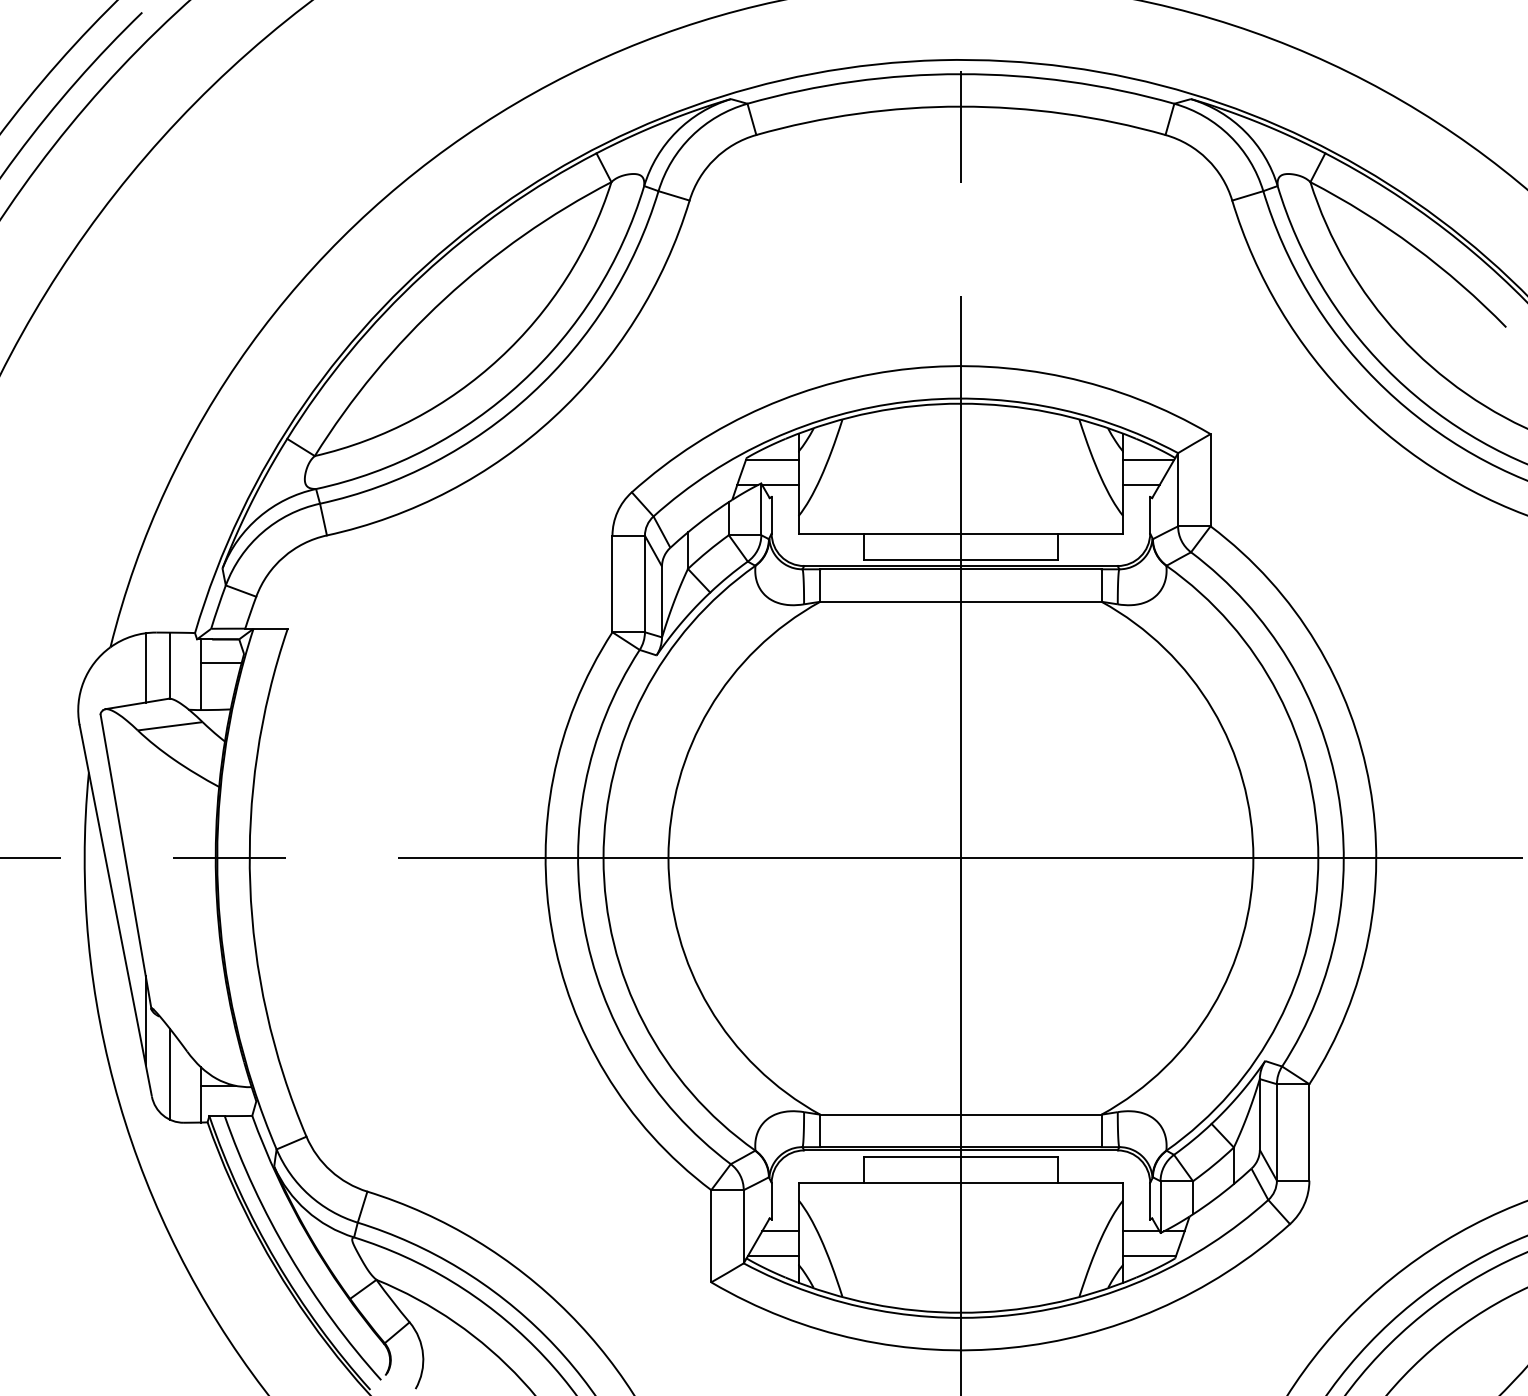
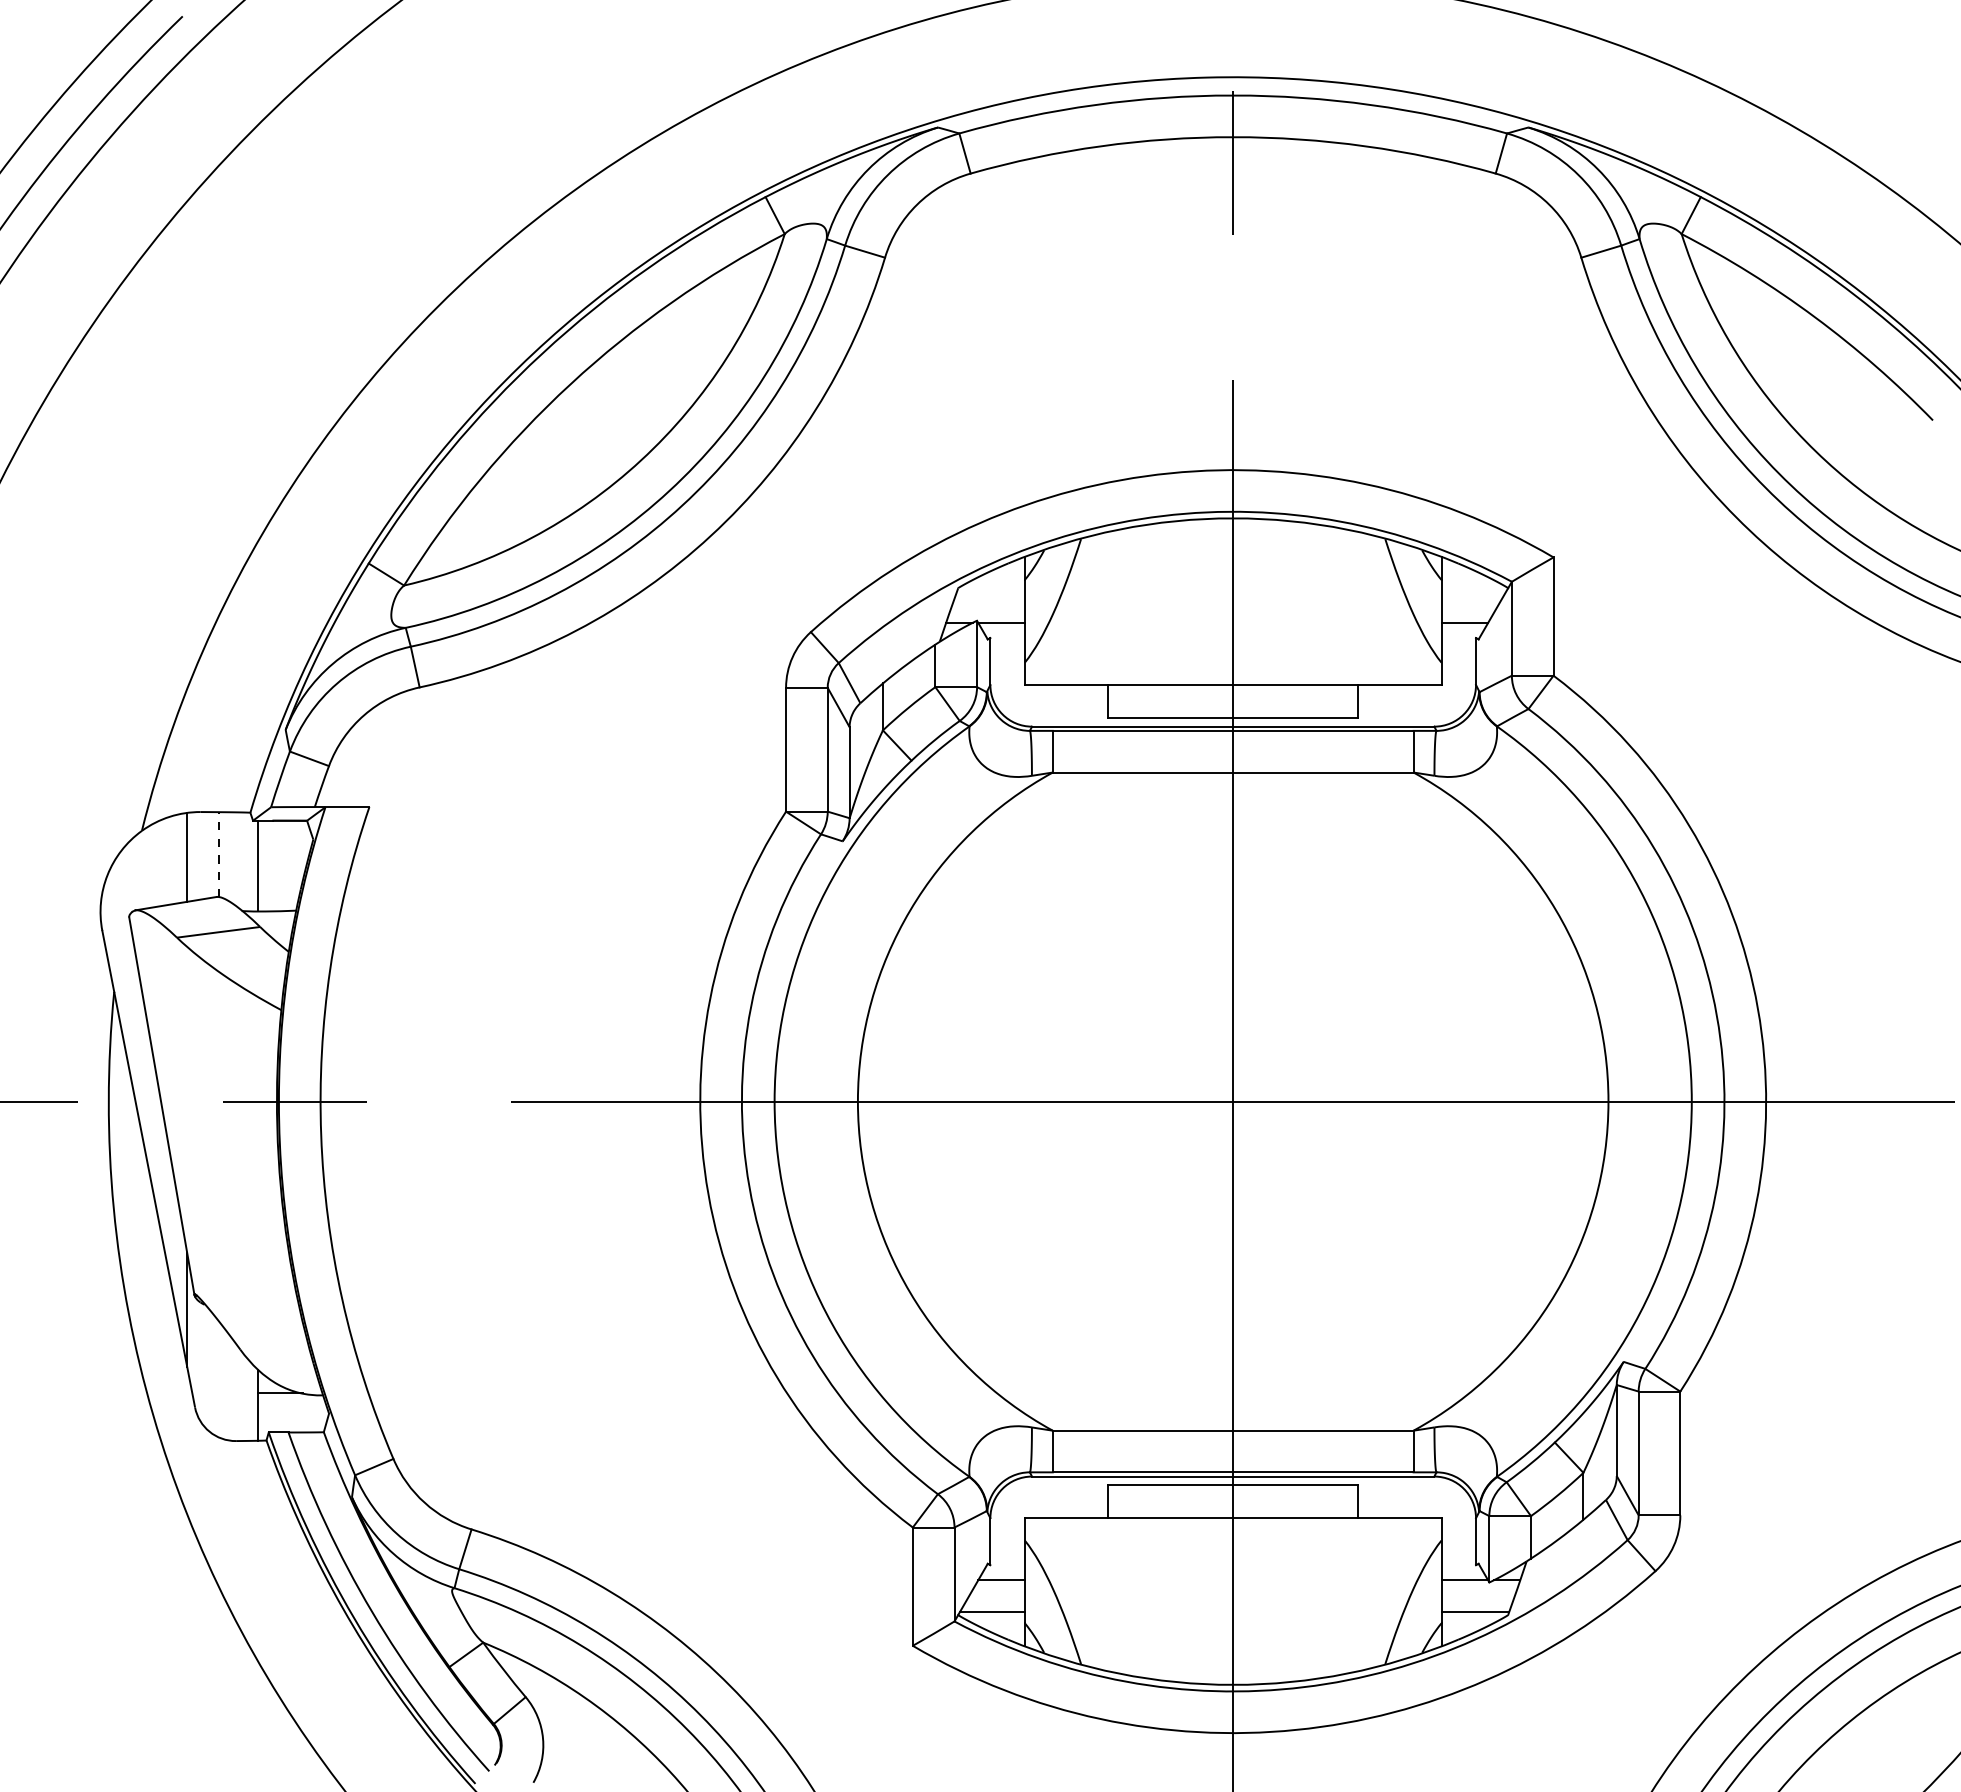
line: (771, 460) -> (990, 591), removed
line: (1148, 460) -> (1473, 591), removed
line: (221, 663) -> (284, 851), removed
line: (170, 665) -> (218, 854), solid -> dashed
line: (170, 1074) -> (218, 1379), removed

